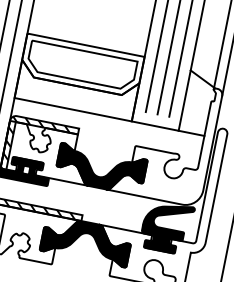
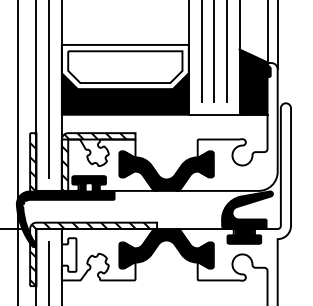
fill: (76, 89) -> (124, 93), added
fill: (198, 102) -> (254, 81), added

